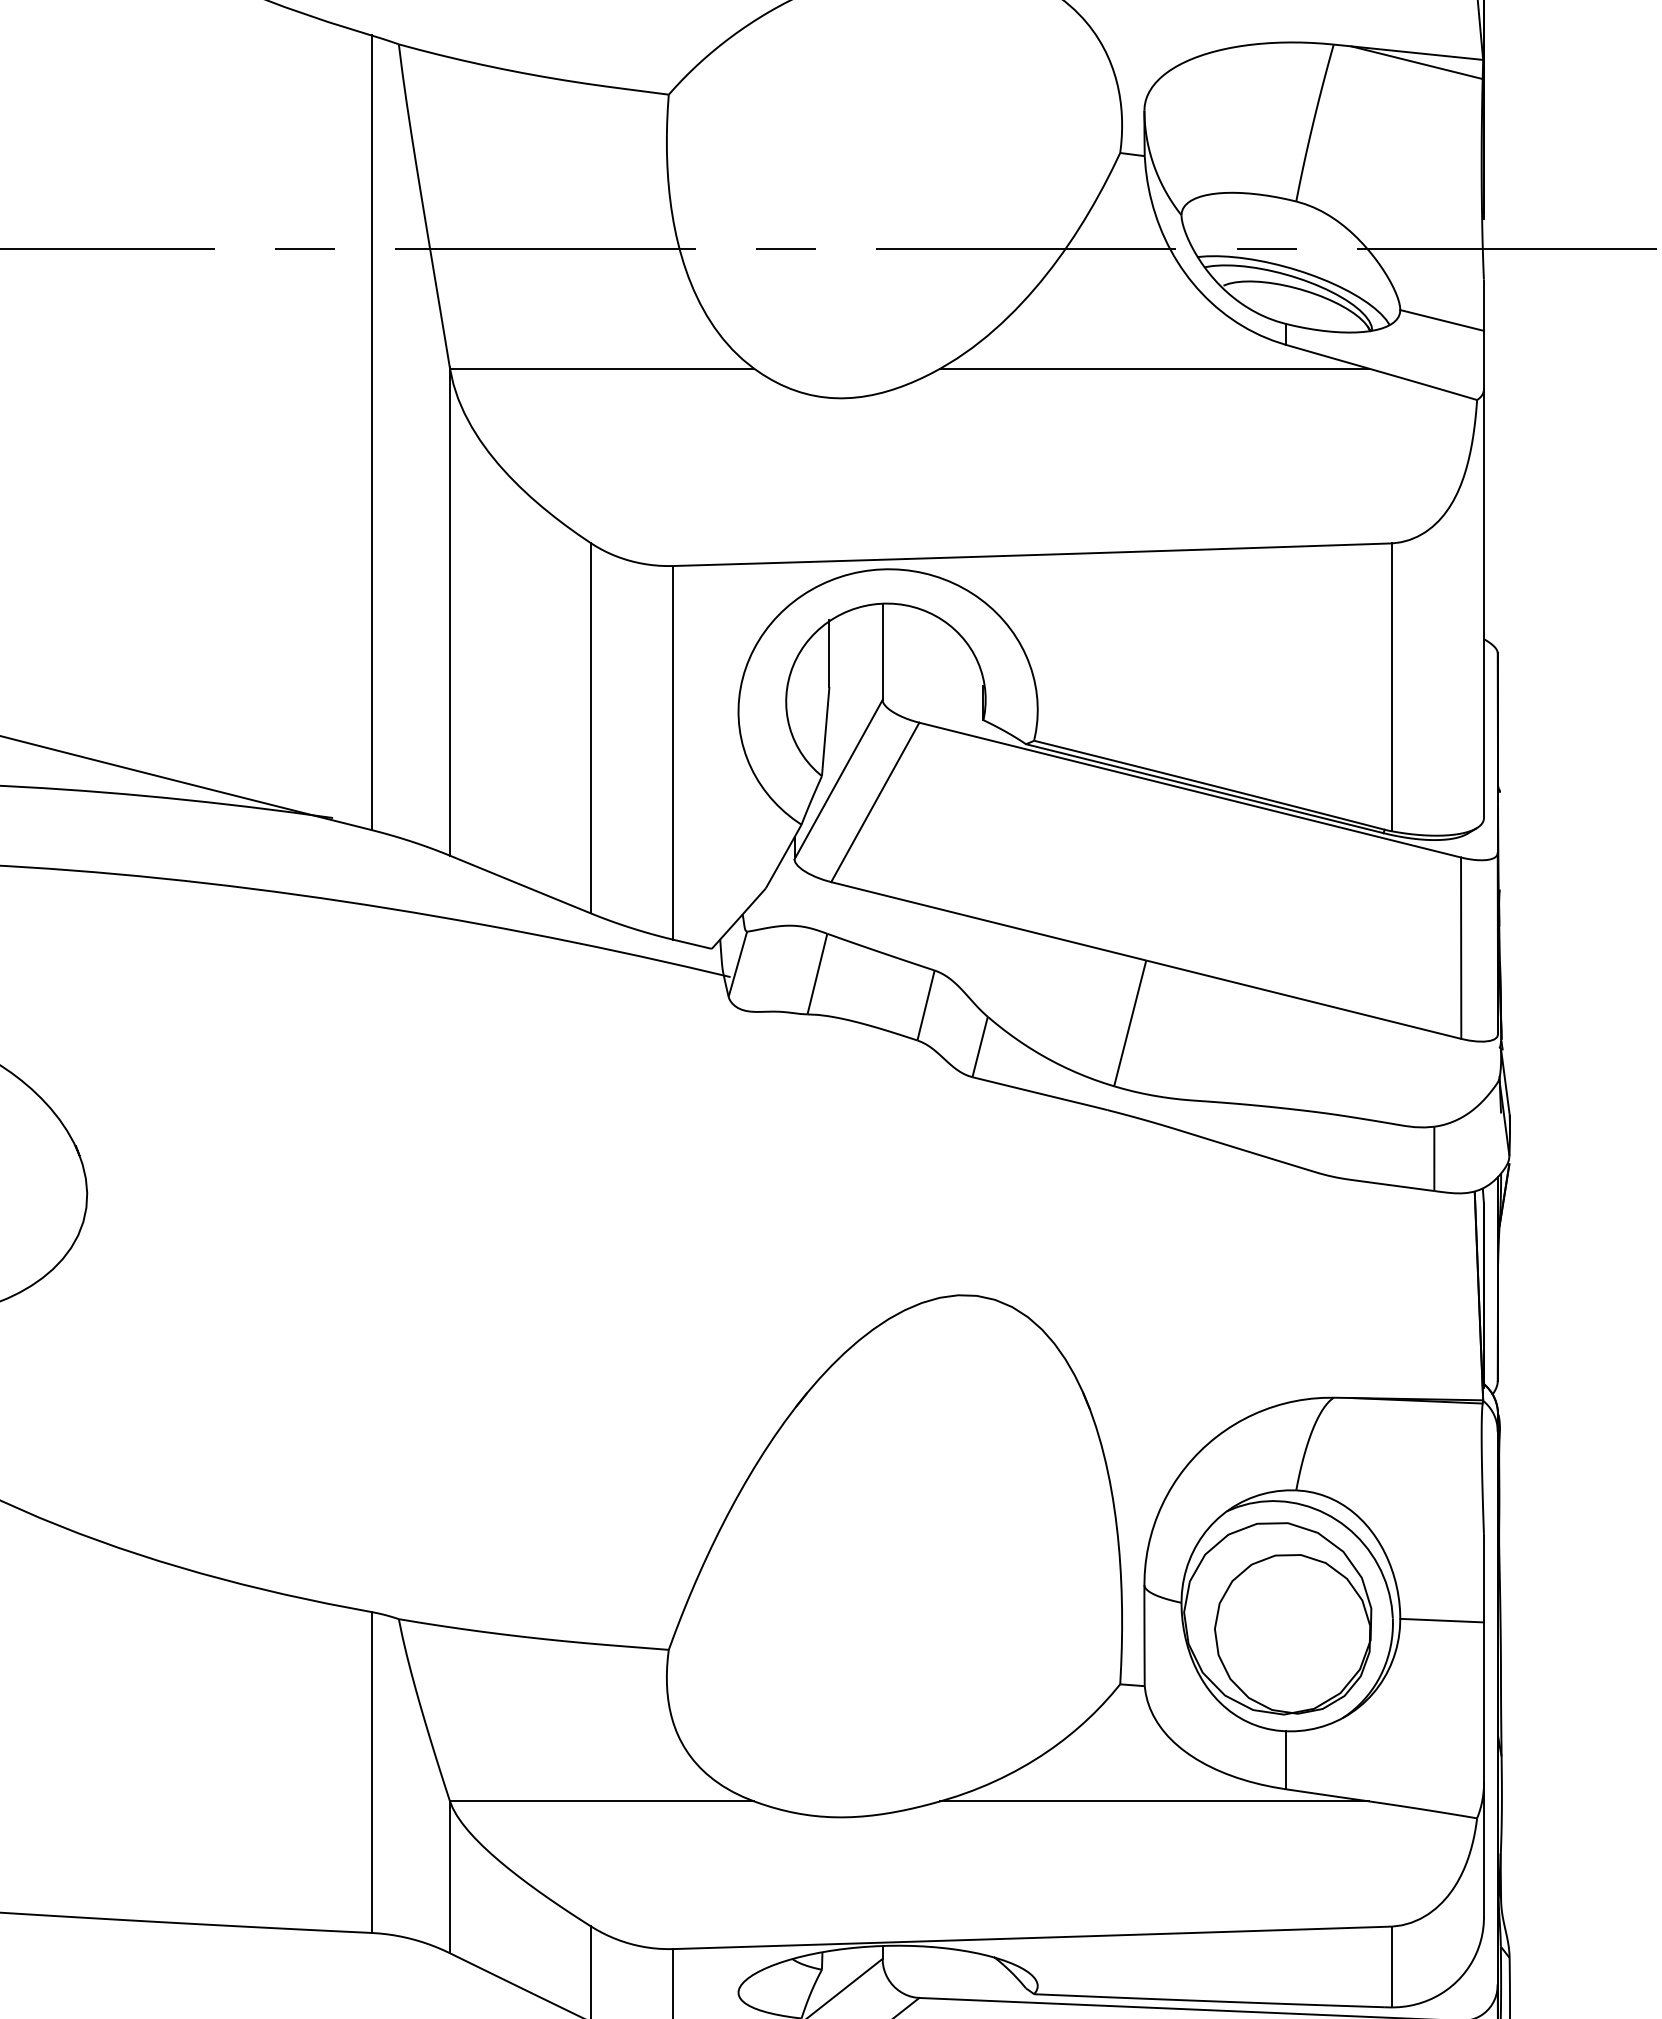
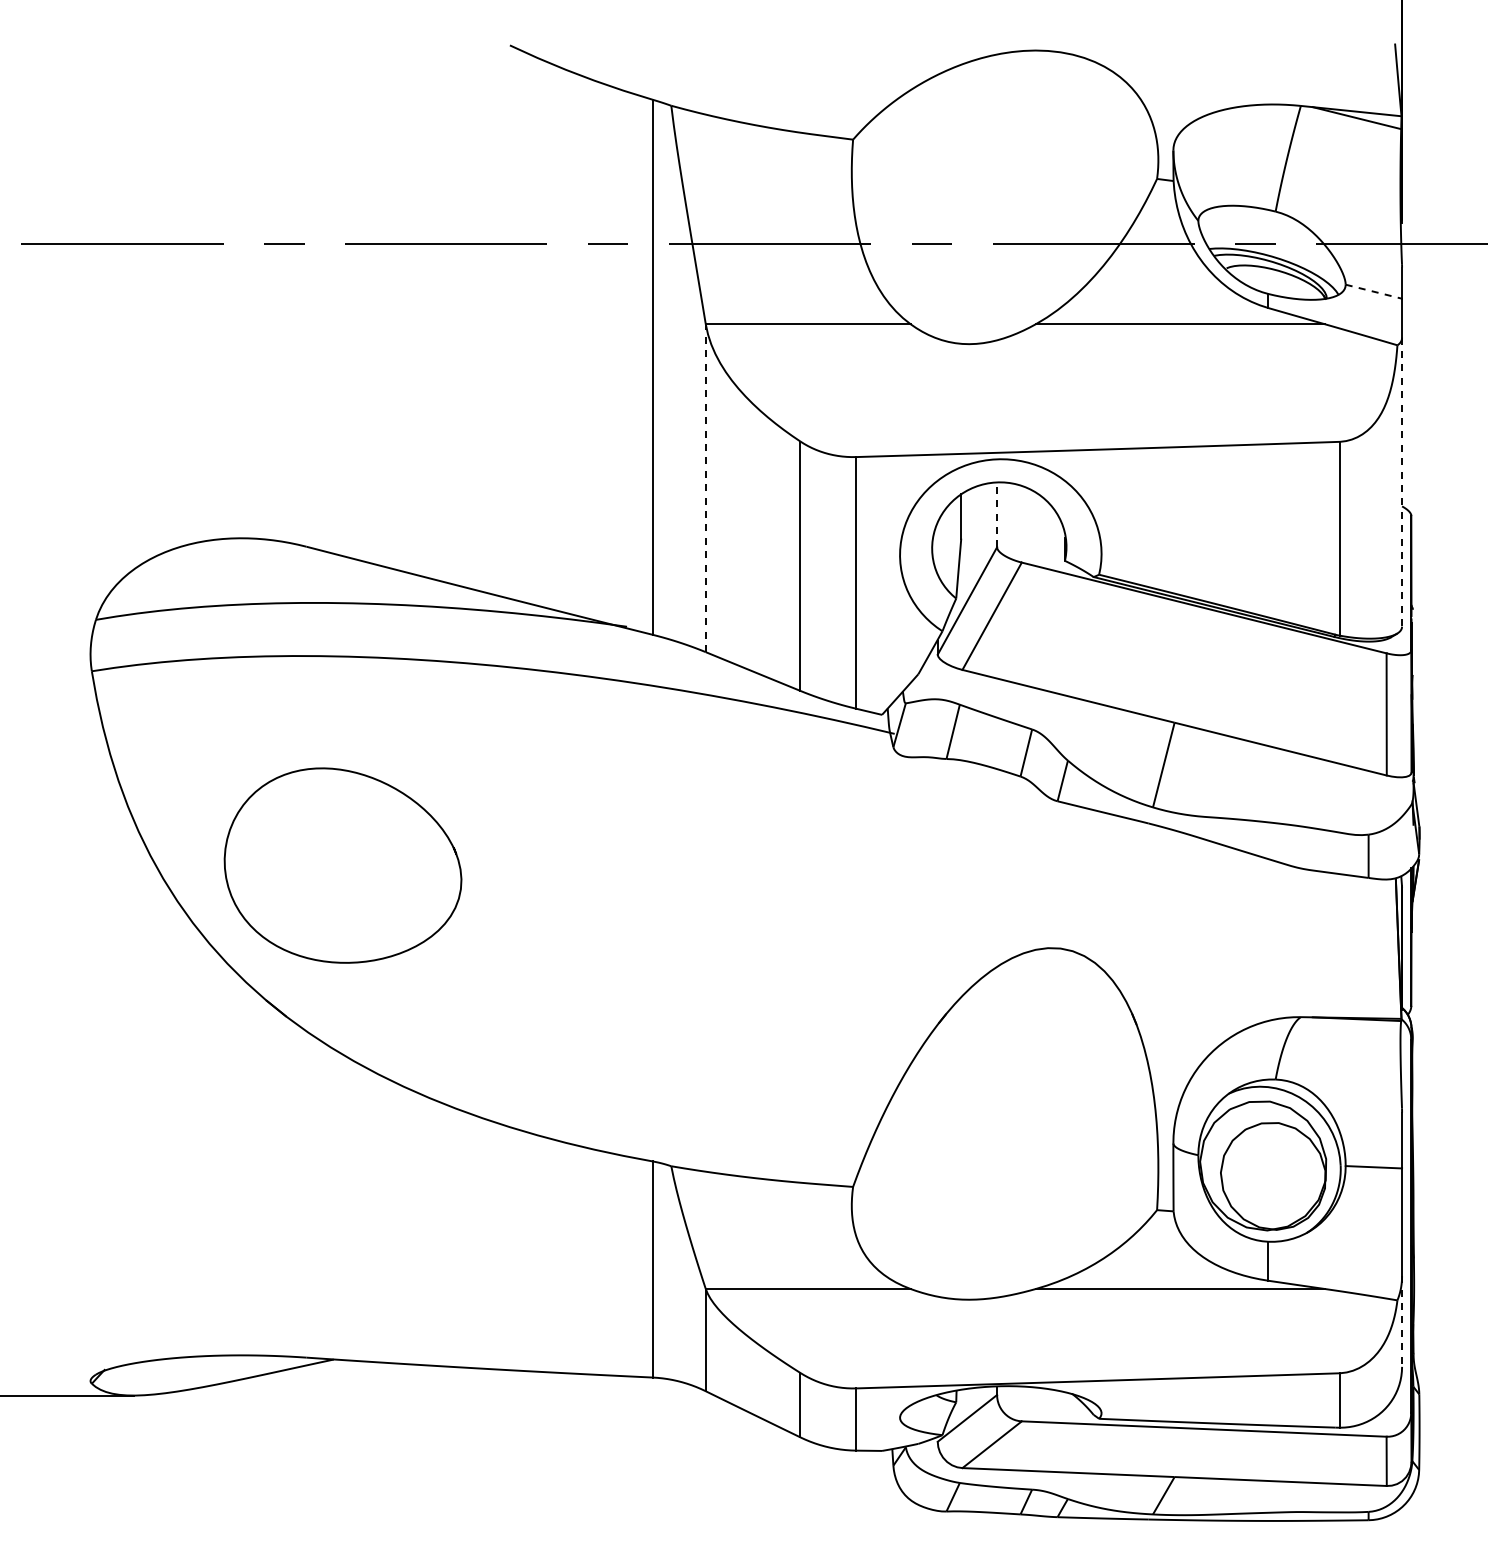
line: (1443, 320) -> (1374, 291), solid -> dashed
line: (1484, 603) -> (1402, 482), solid -> dashed
line: (449, 612) -> (705, 488), solid -> dashed
line: (883, 651) -> (997, 514), solid -> dashed
line: (1484, 1851) -> (1402, 1322), solid -> dashed

